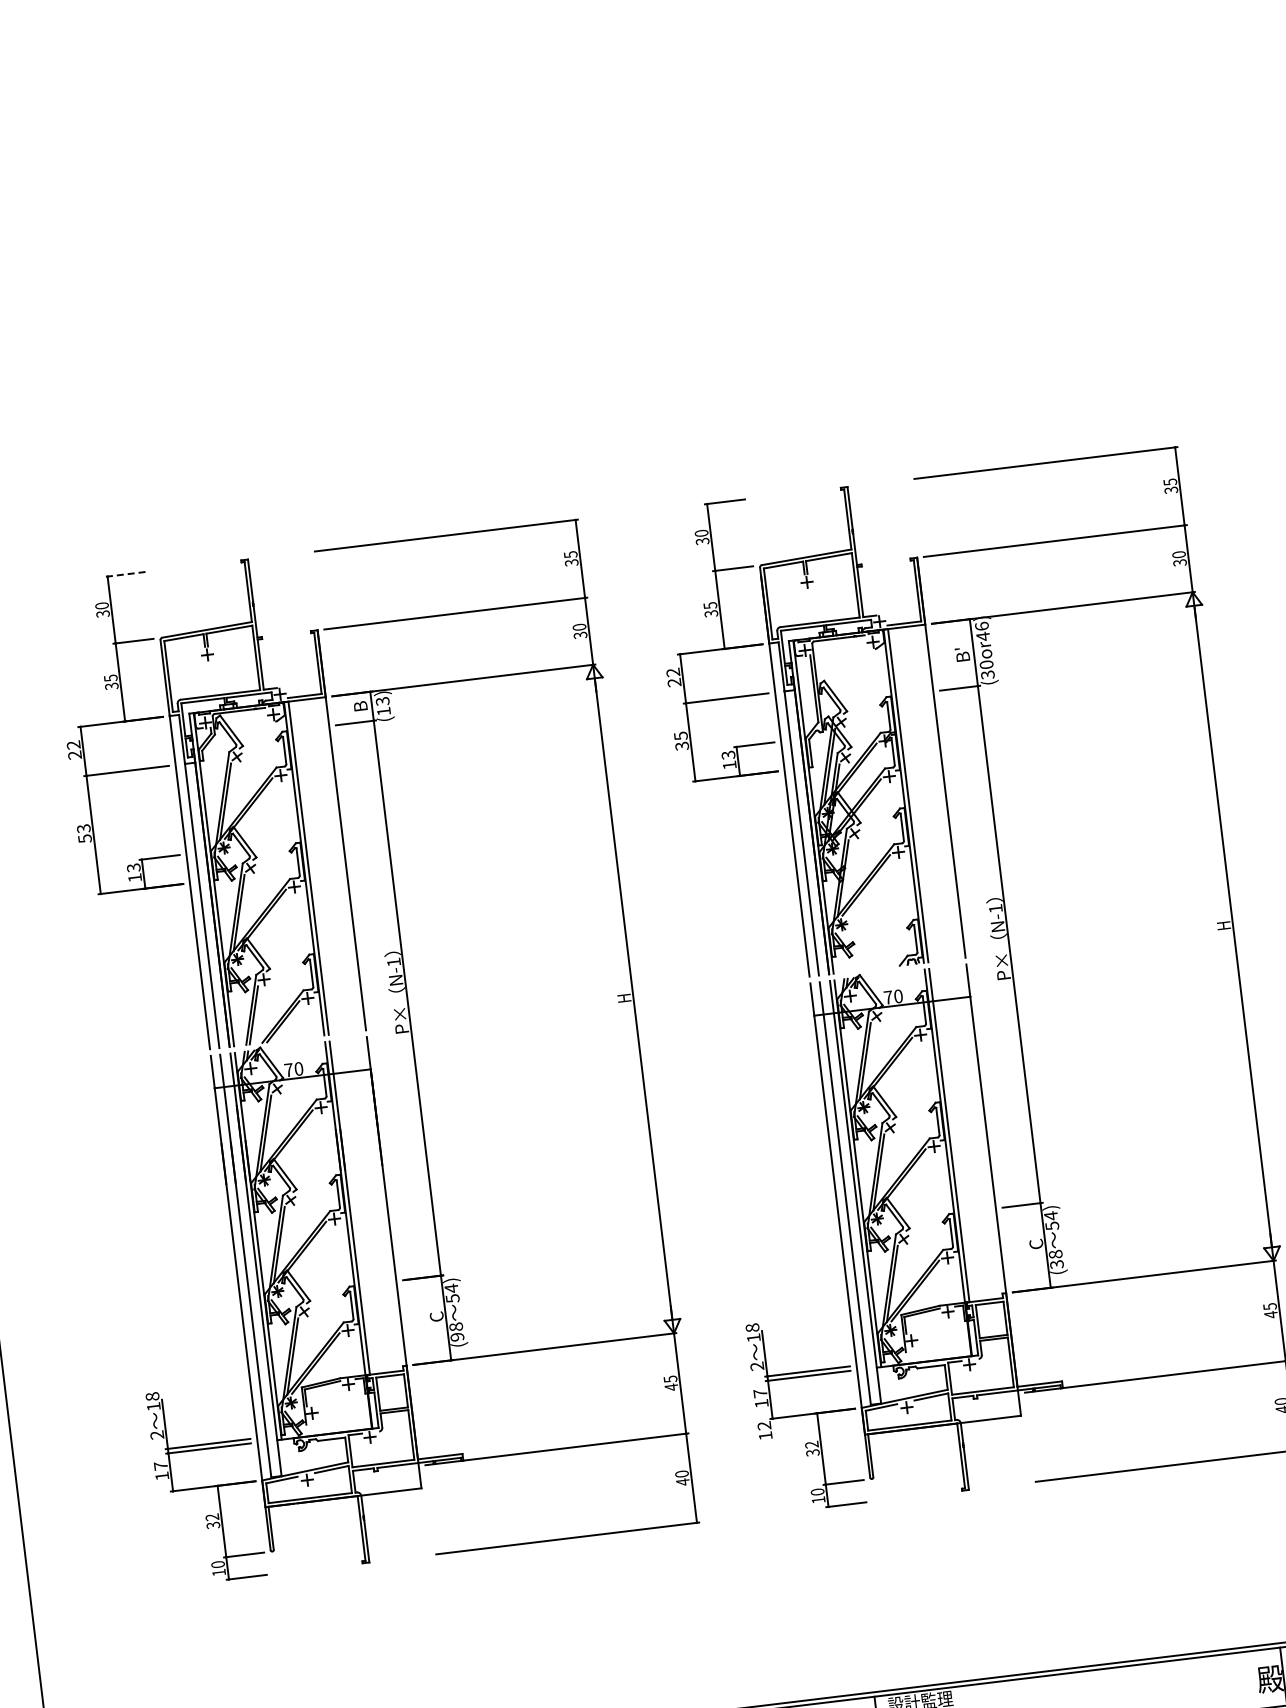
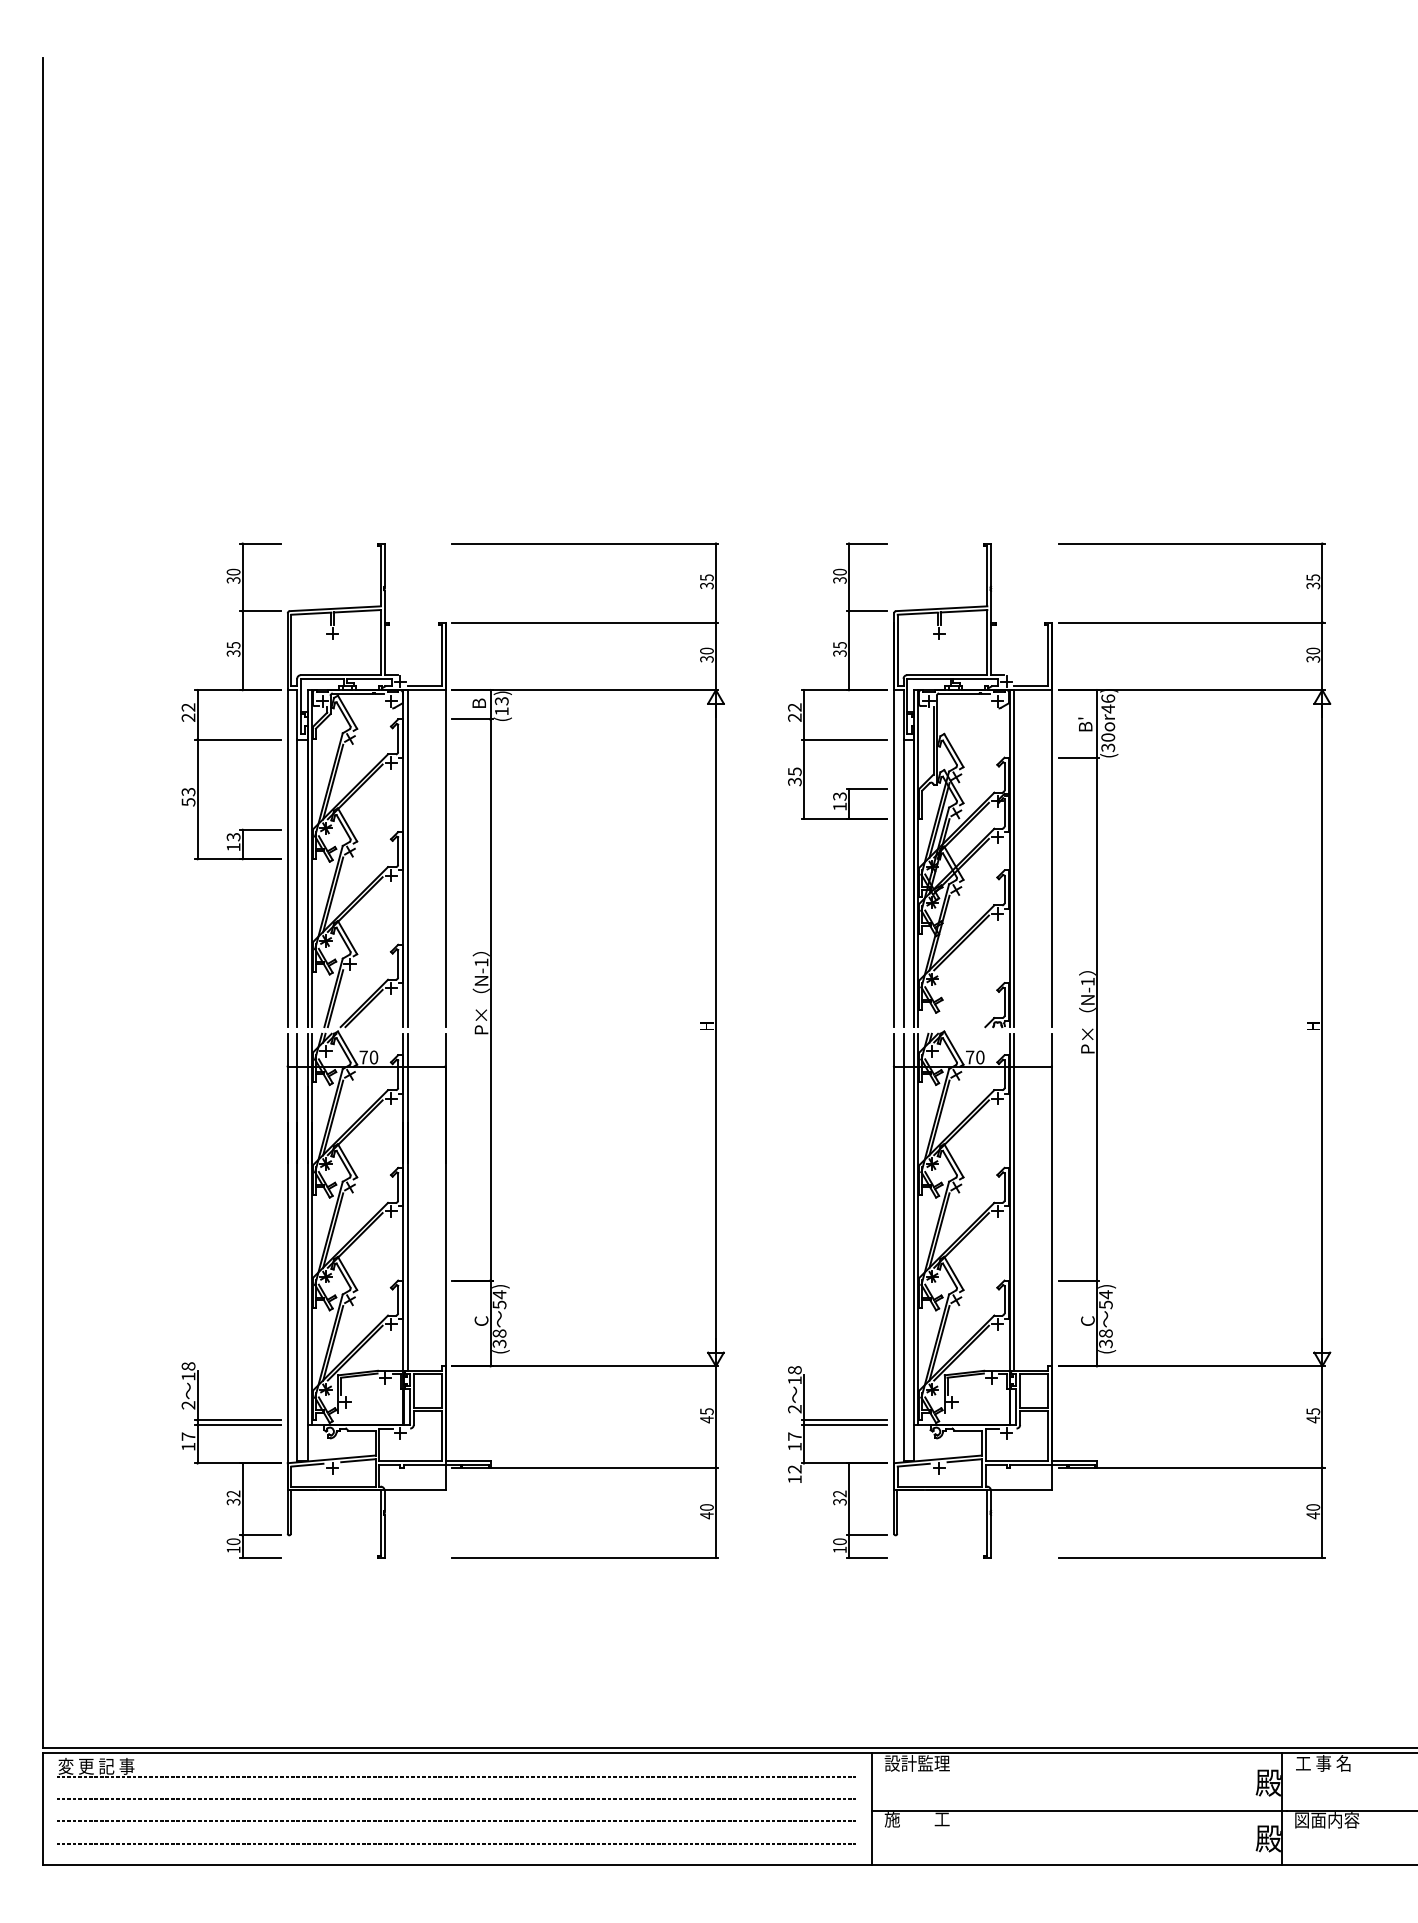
line: (125, 574) -> (260, 543), dashed -> solid
text: (457, 1336) -> (499, 1343), (98 -> (38

